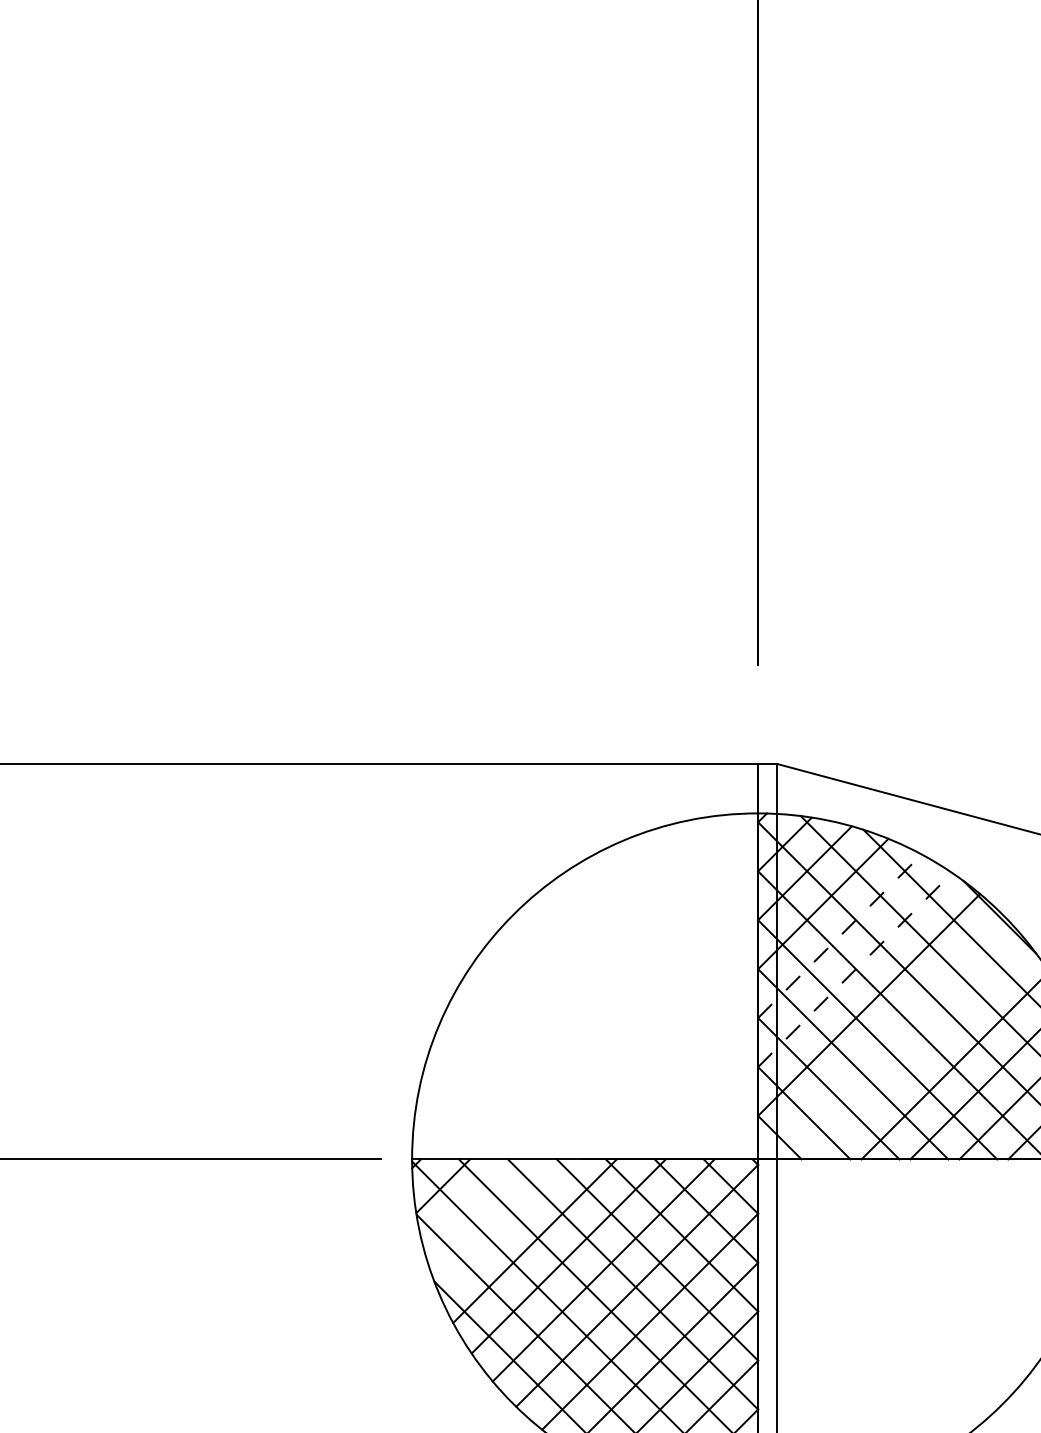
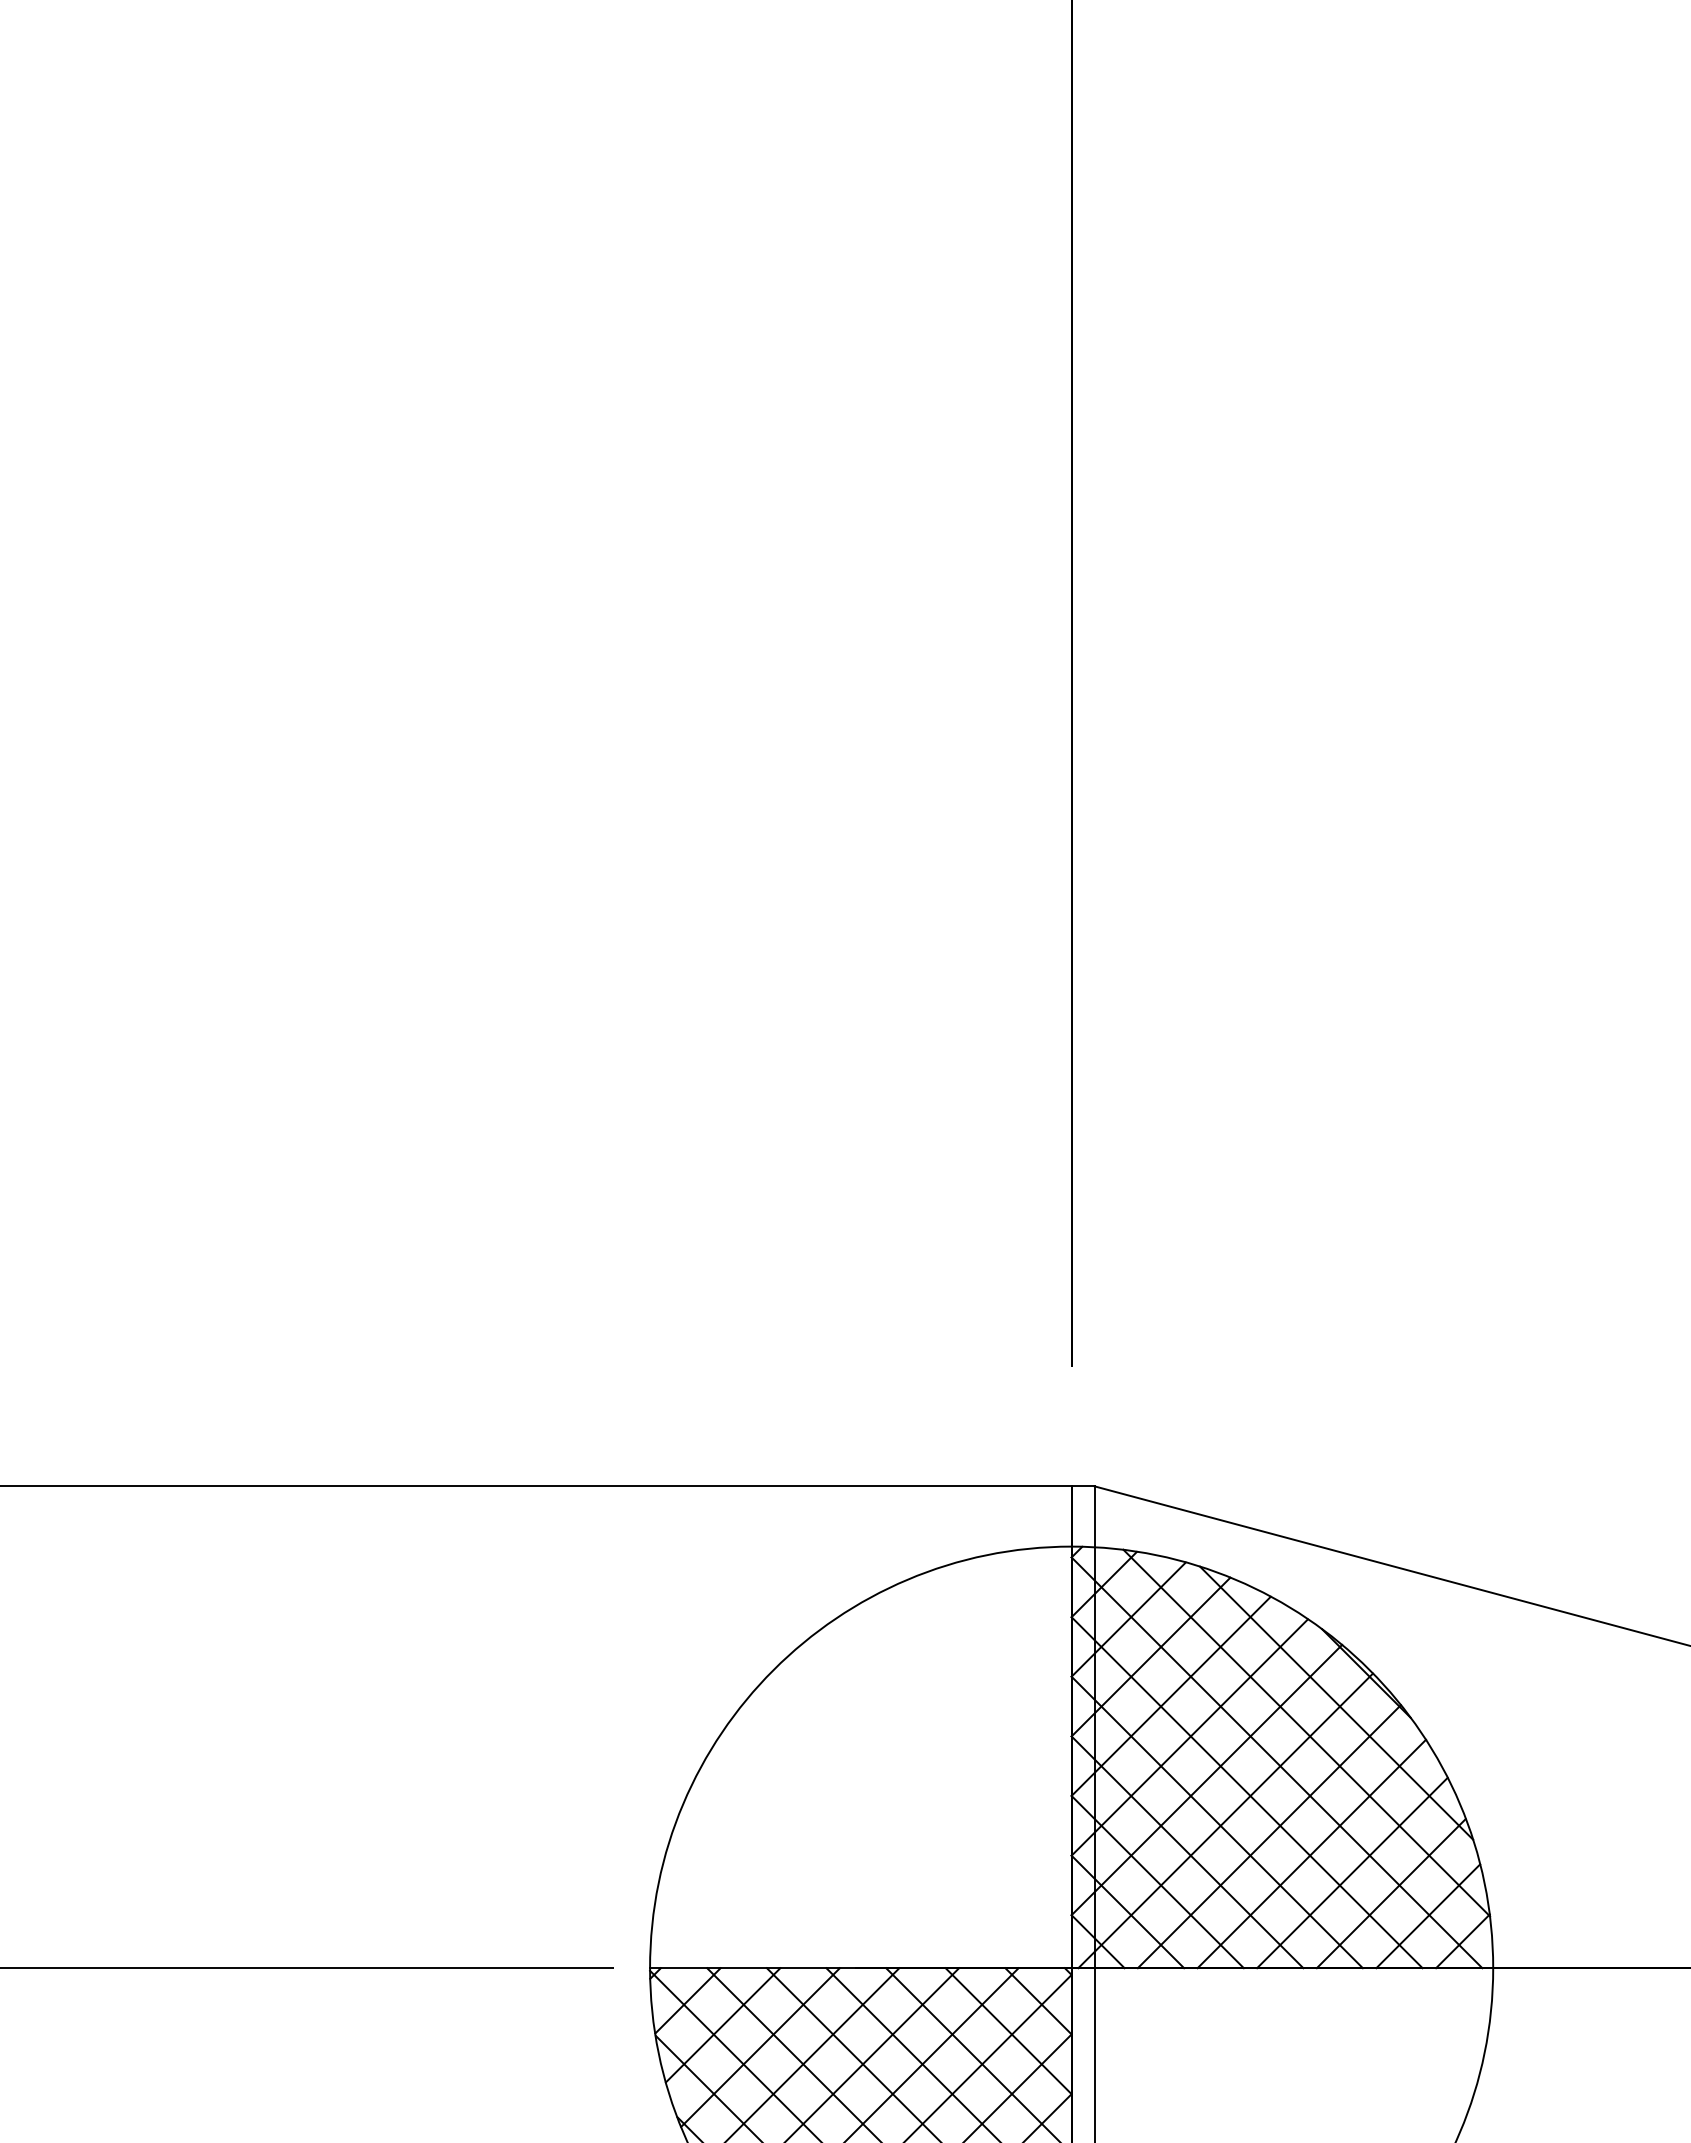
line: (840, 936) -> (1171, 1696), dashed -> solid
line: (855, 970) -> (1190, 1737), dashed -> solid
line: (884, 1038) -> (1225, 1820), added
line: (919, 1051) -> (1268, 1836), added
line: (471, 1206) -> (722, 2025), added
line: (502, 1224) -> (760, 2047), added

